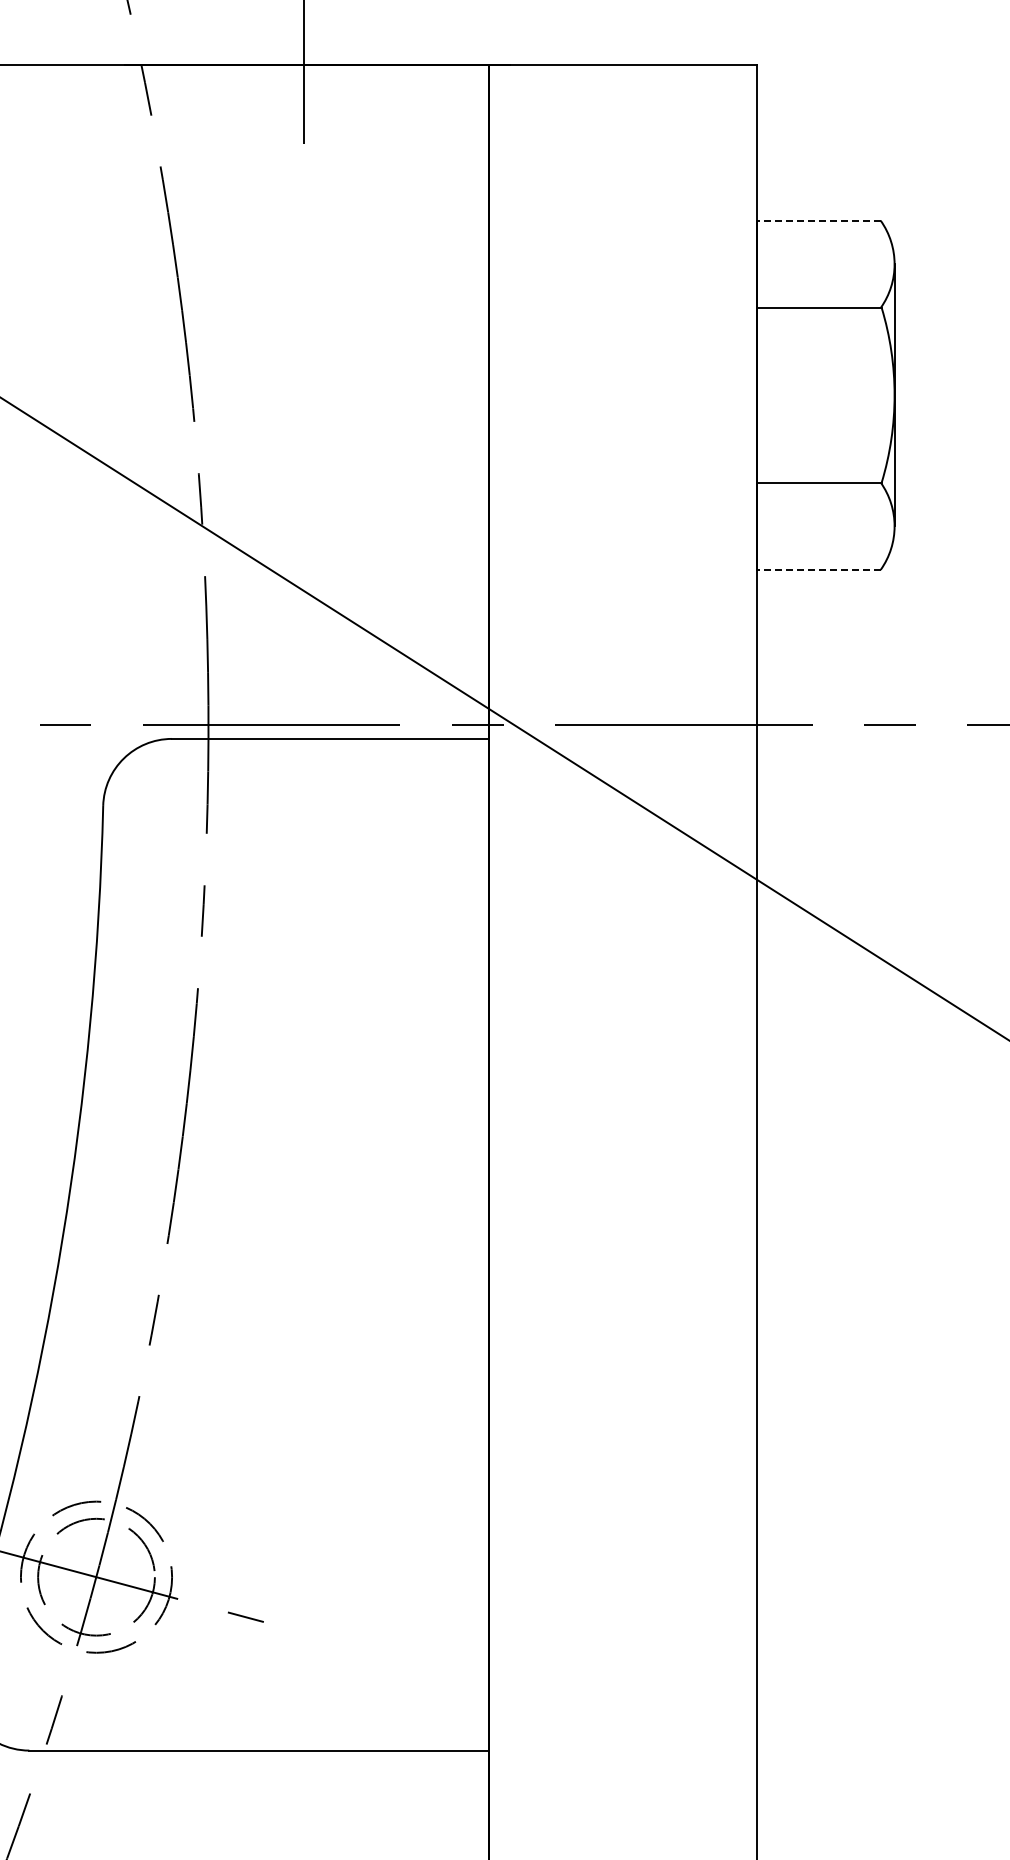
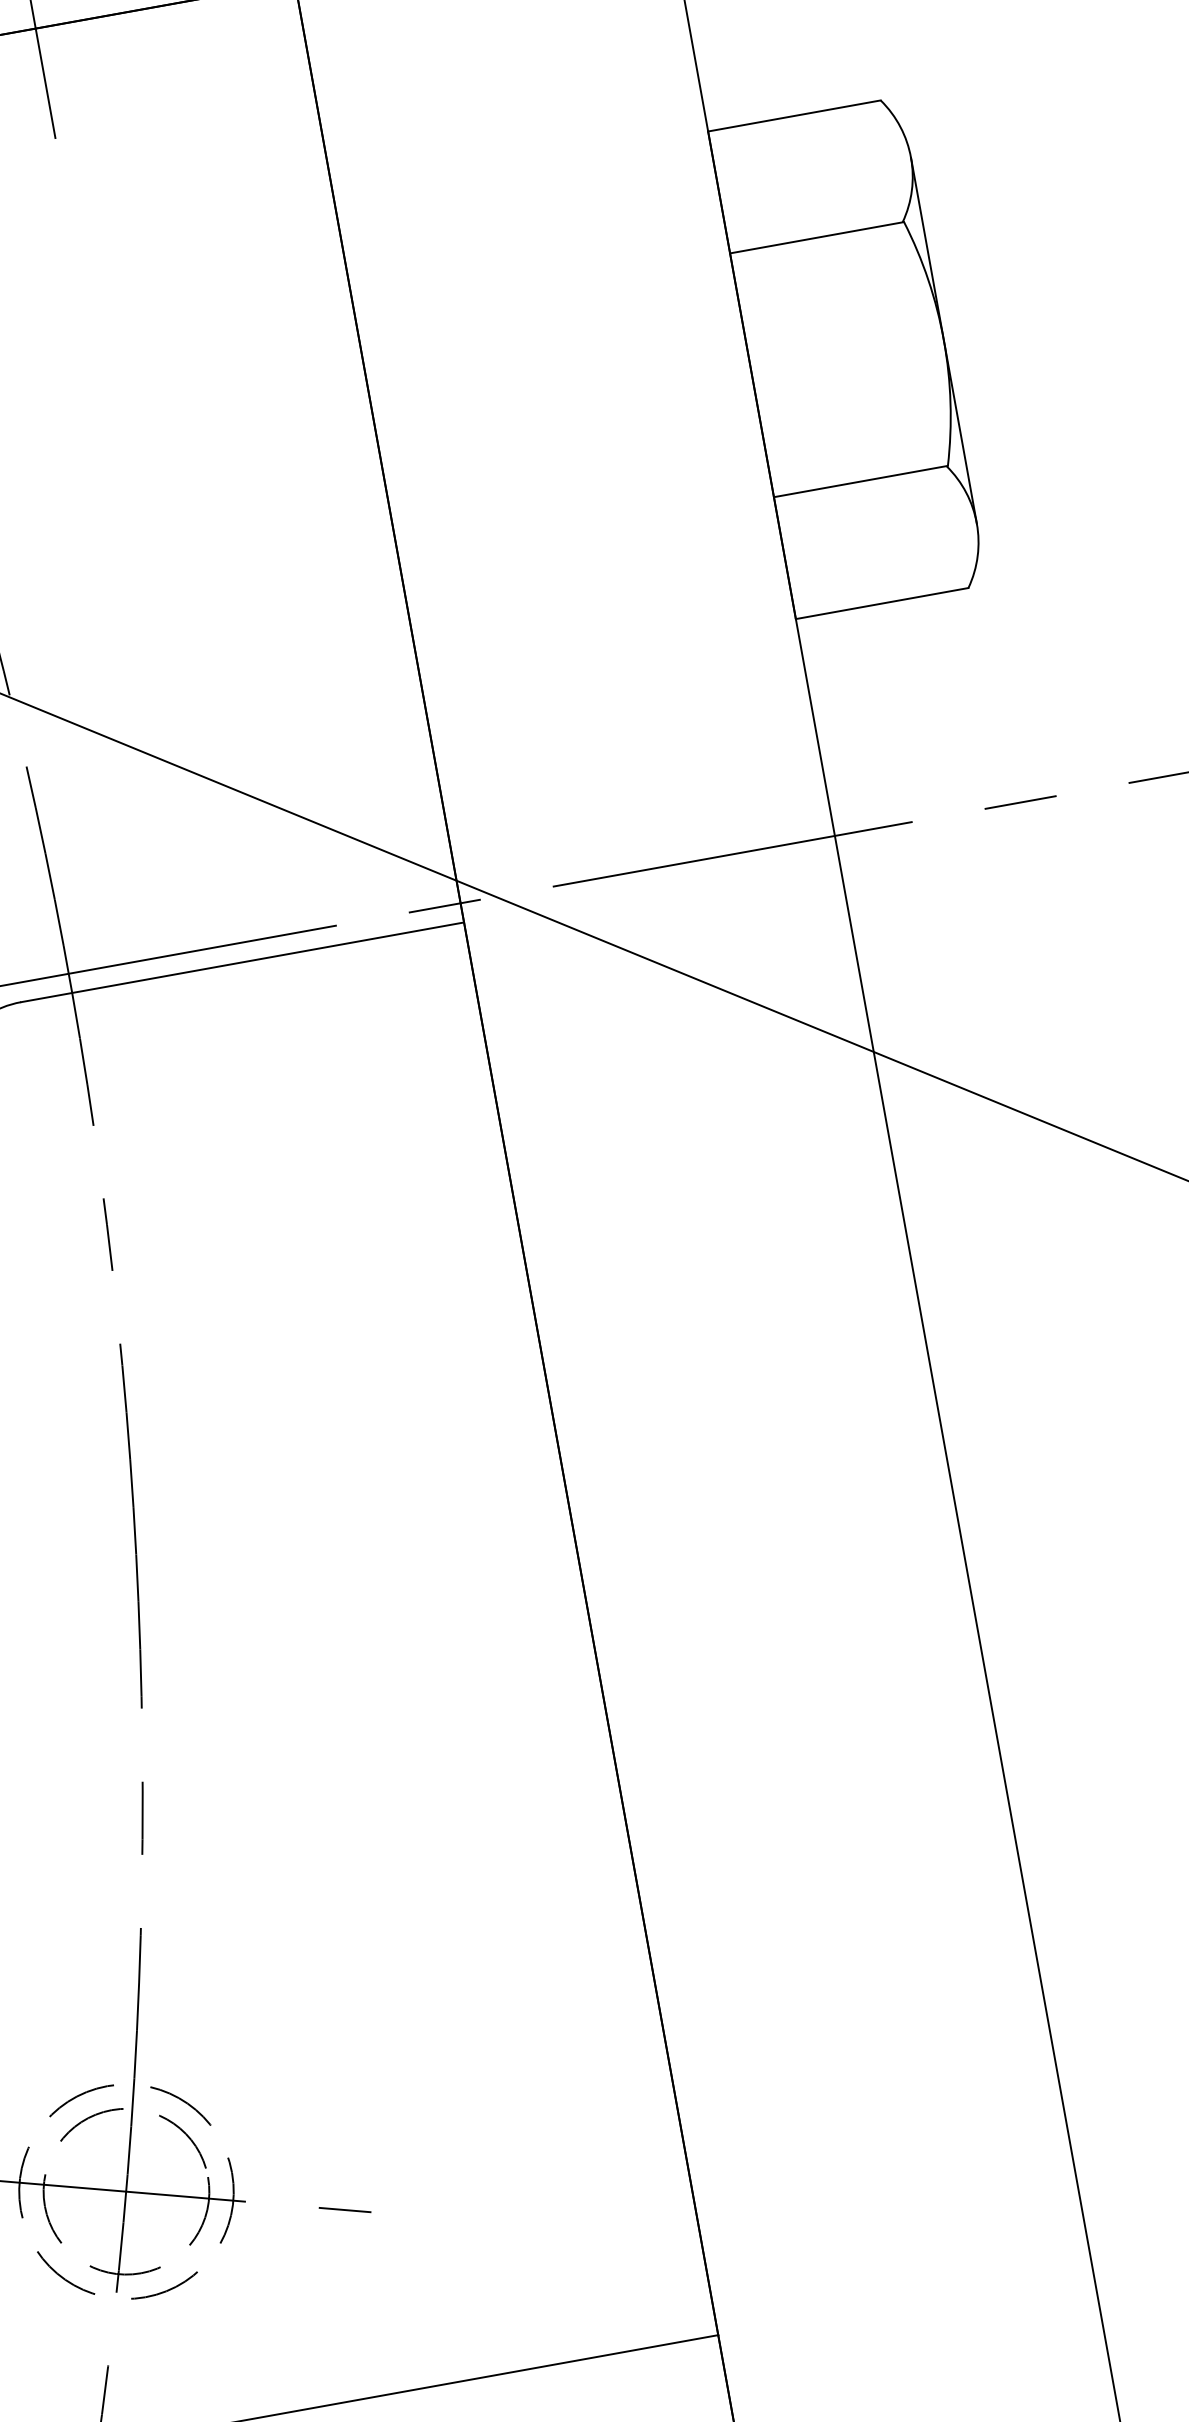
line: (818, 220) -> (793, 115), dashed -> solid
line: (818, 569) -> (881, 603), dashed -> solid

